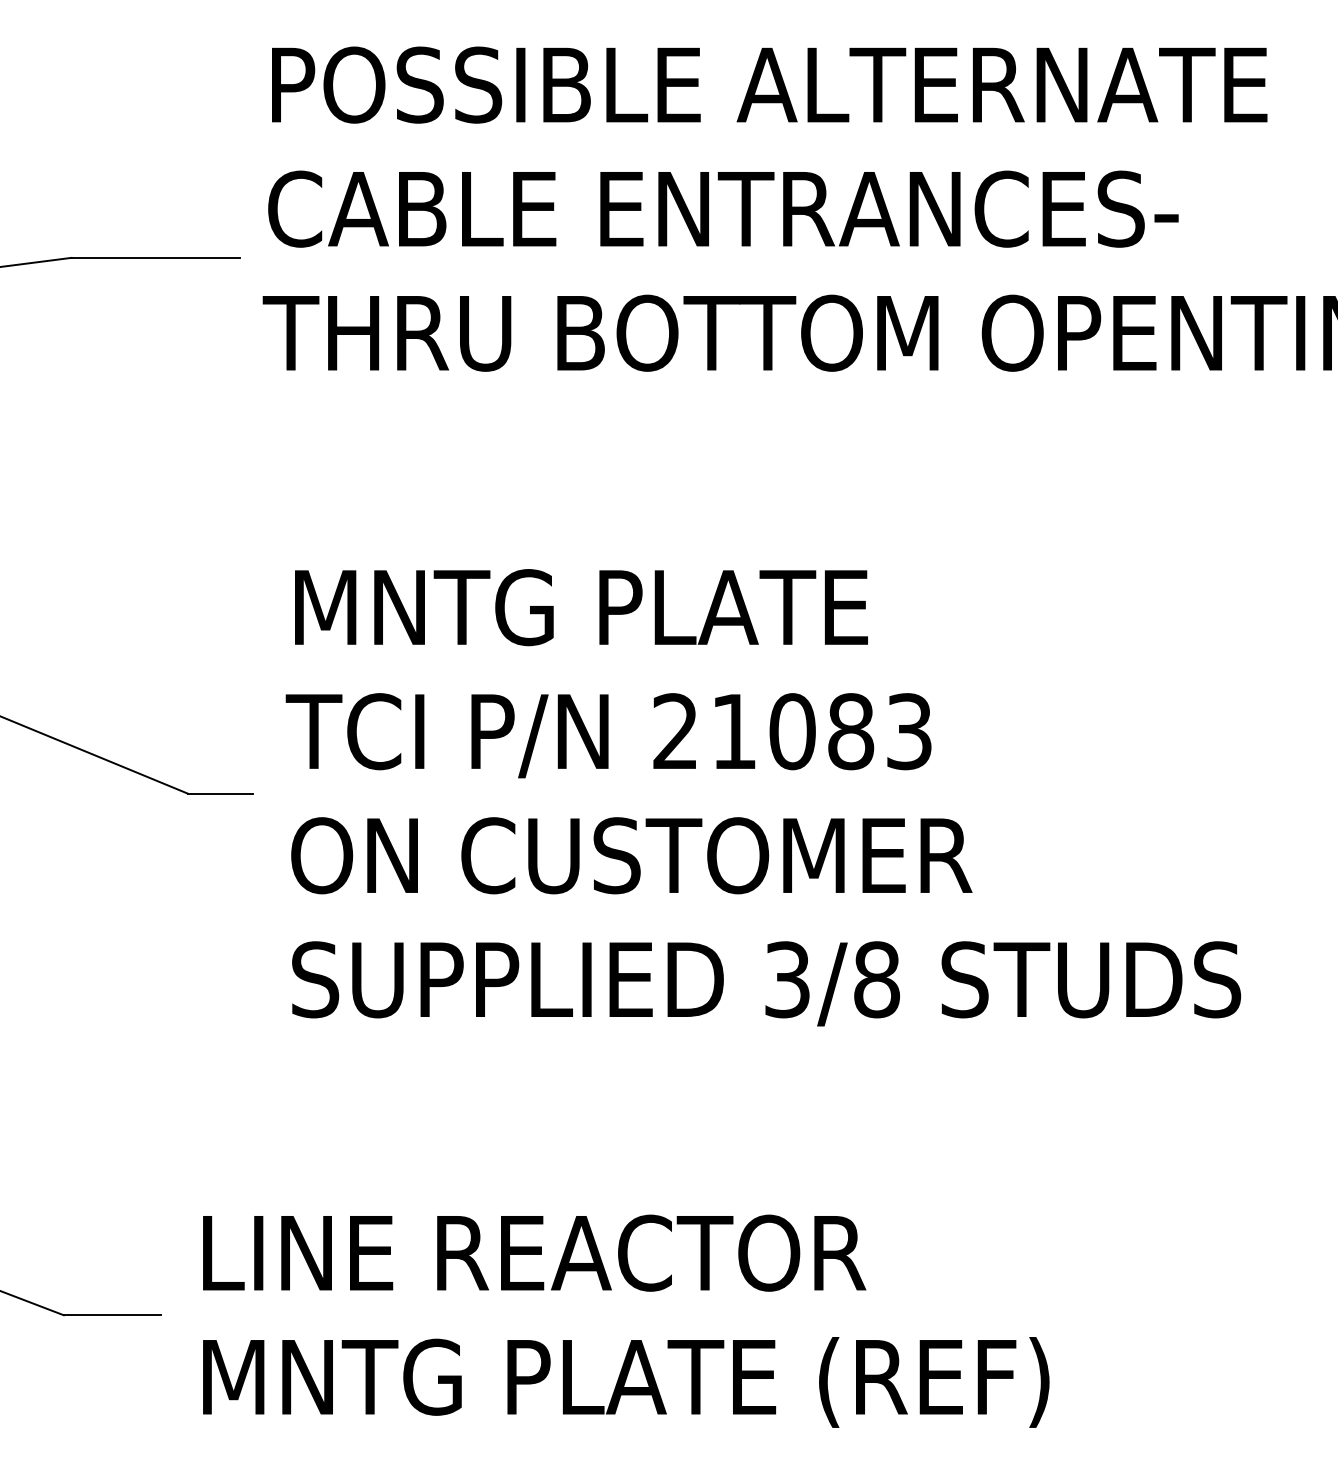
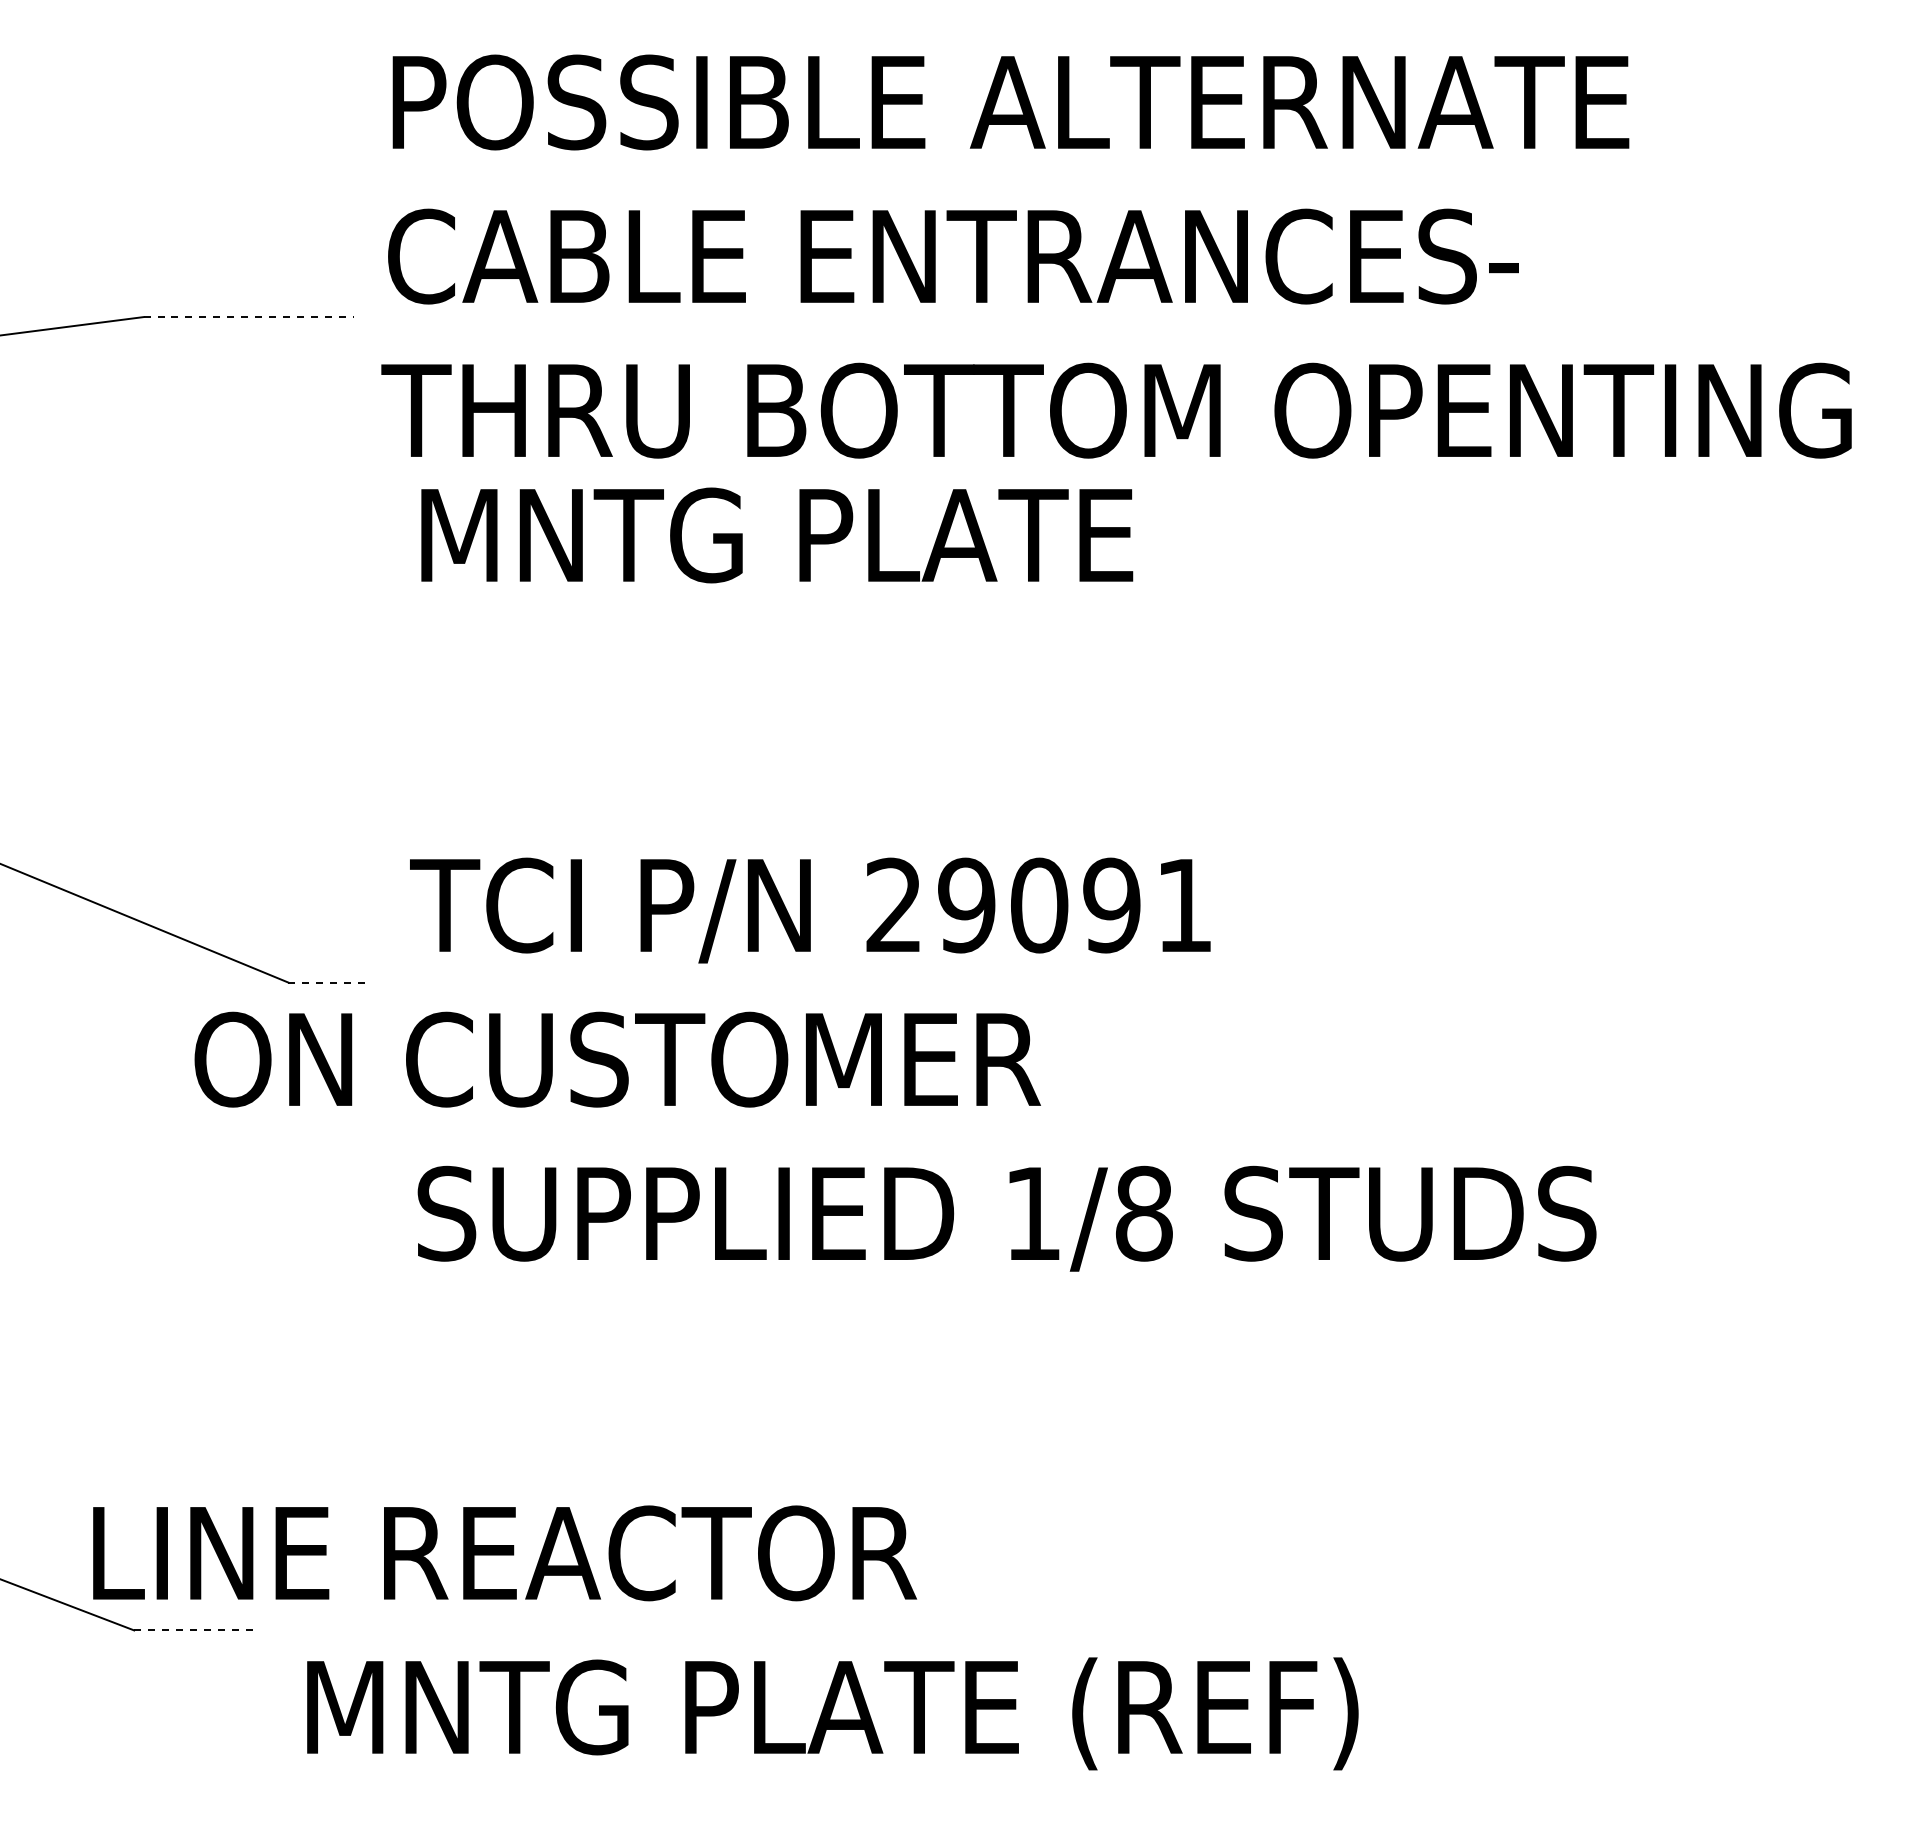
line: (156, 258) -> (249, 317), solid -> dashed
text: (581, 607) -> (777, 535), moved
text: (820, 731) -> (1074, 905), 21083 -> 29091
line: (220, 793) -> (328, 982), solid -> dashed
text: (631, 855) -> (617, 1059), moved
text: (787, 979) -> (1032, 1213), 3/8 -> 1/8
text: (535, 1253) -> (505, 1553), moved
line: (112, 1315) -> (194, 1630), solid -> dashed

